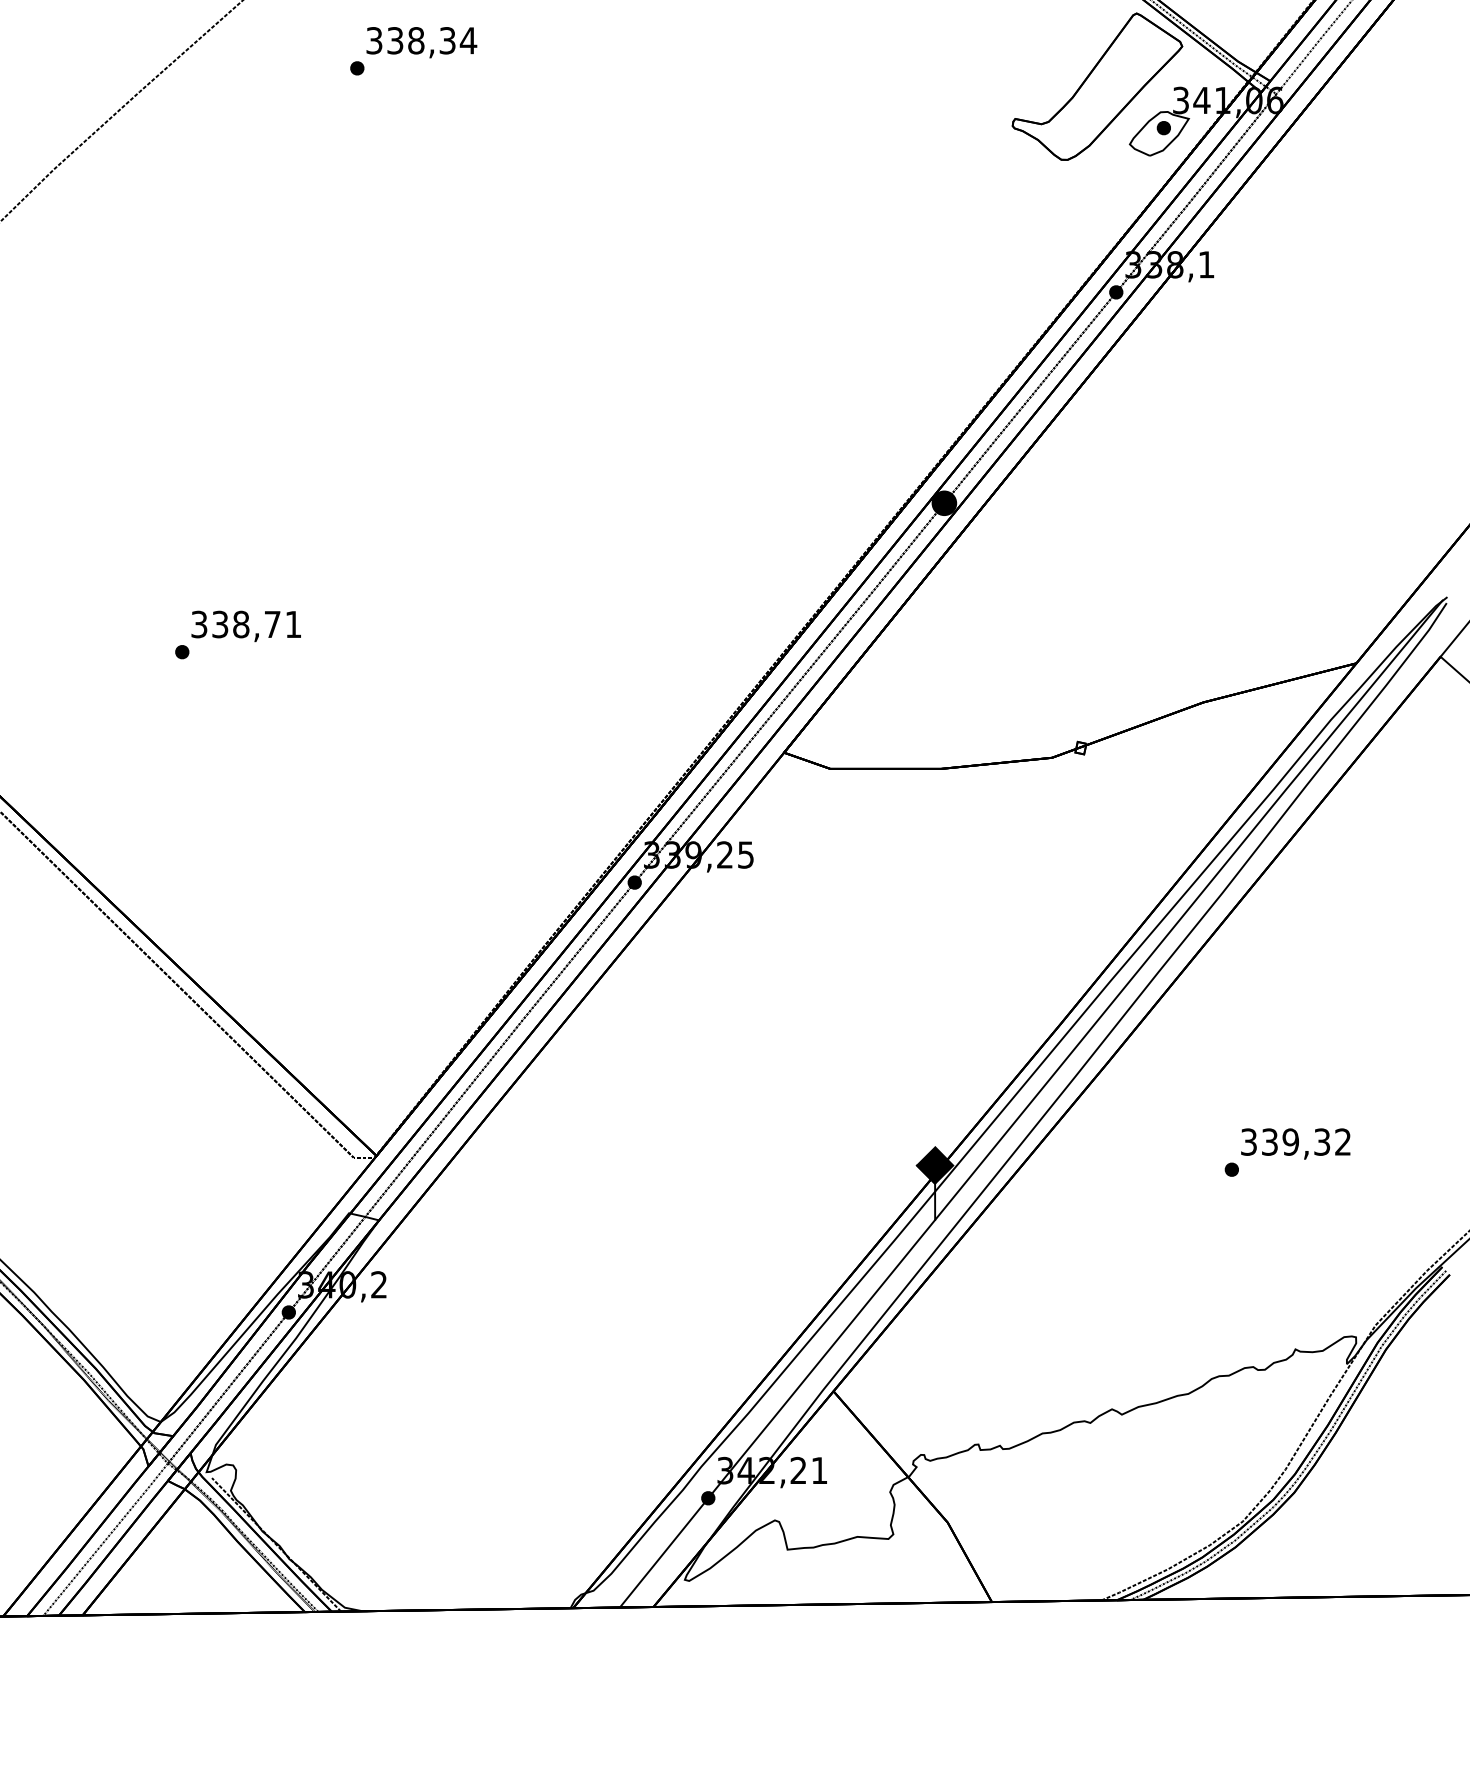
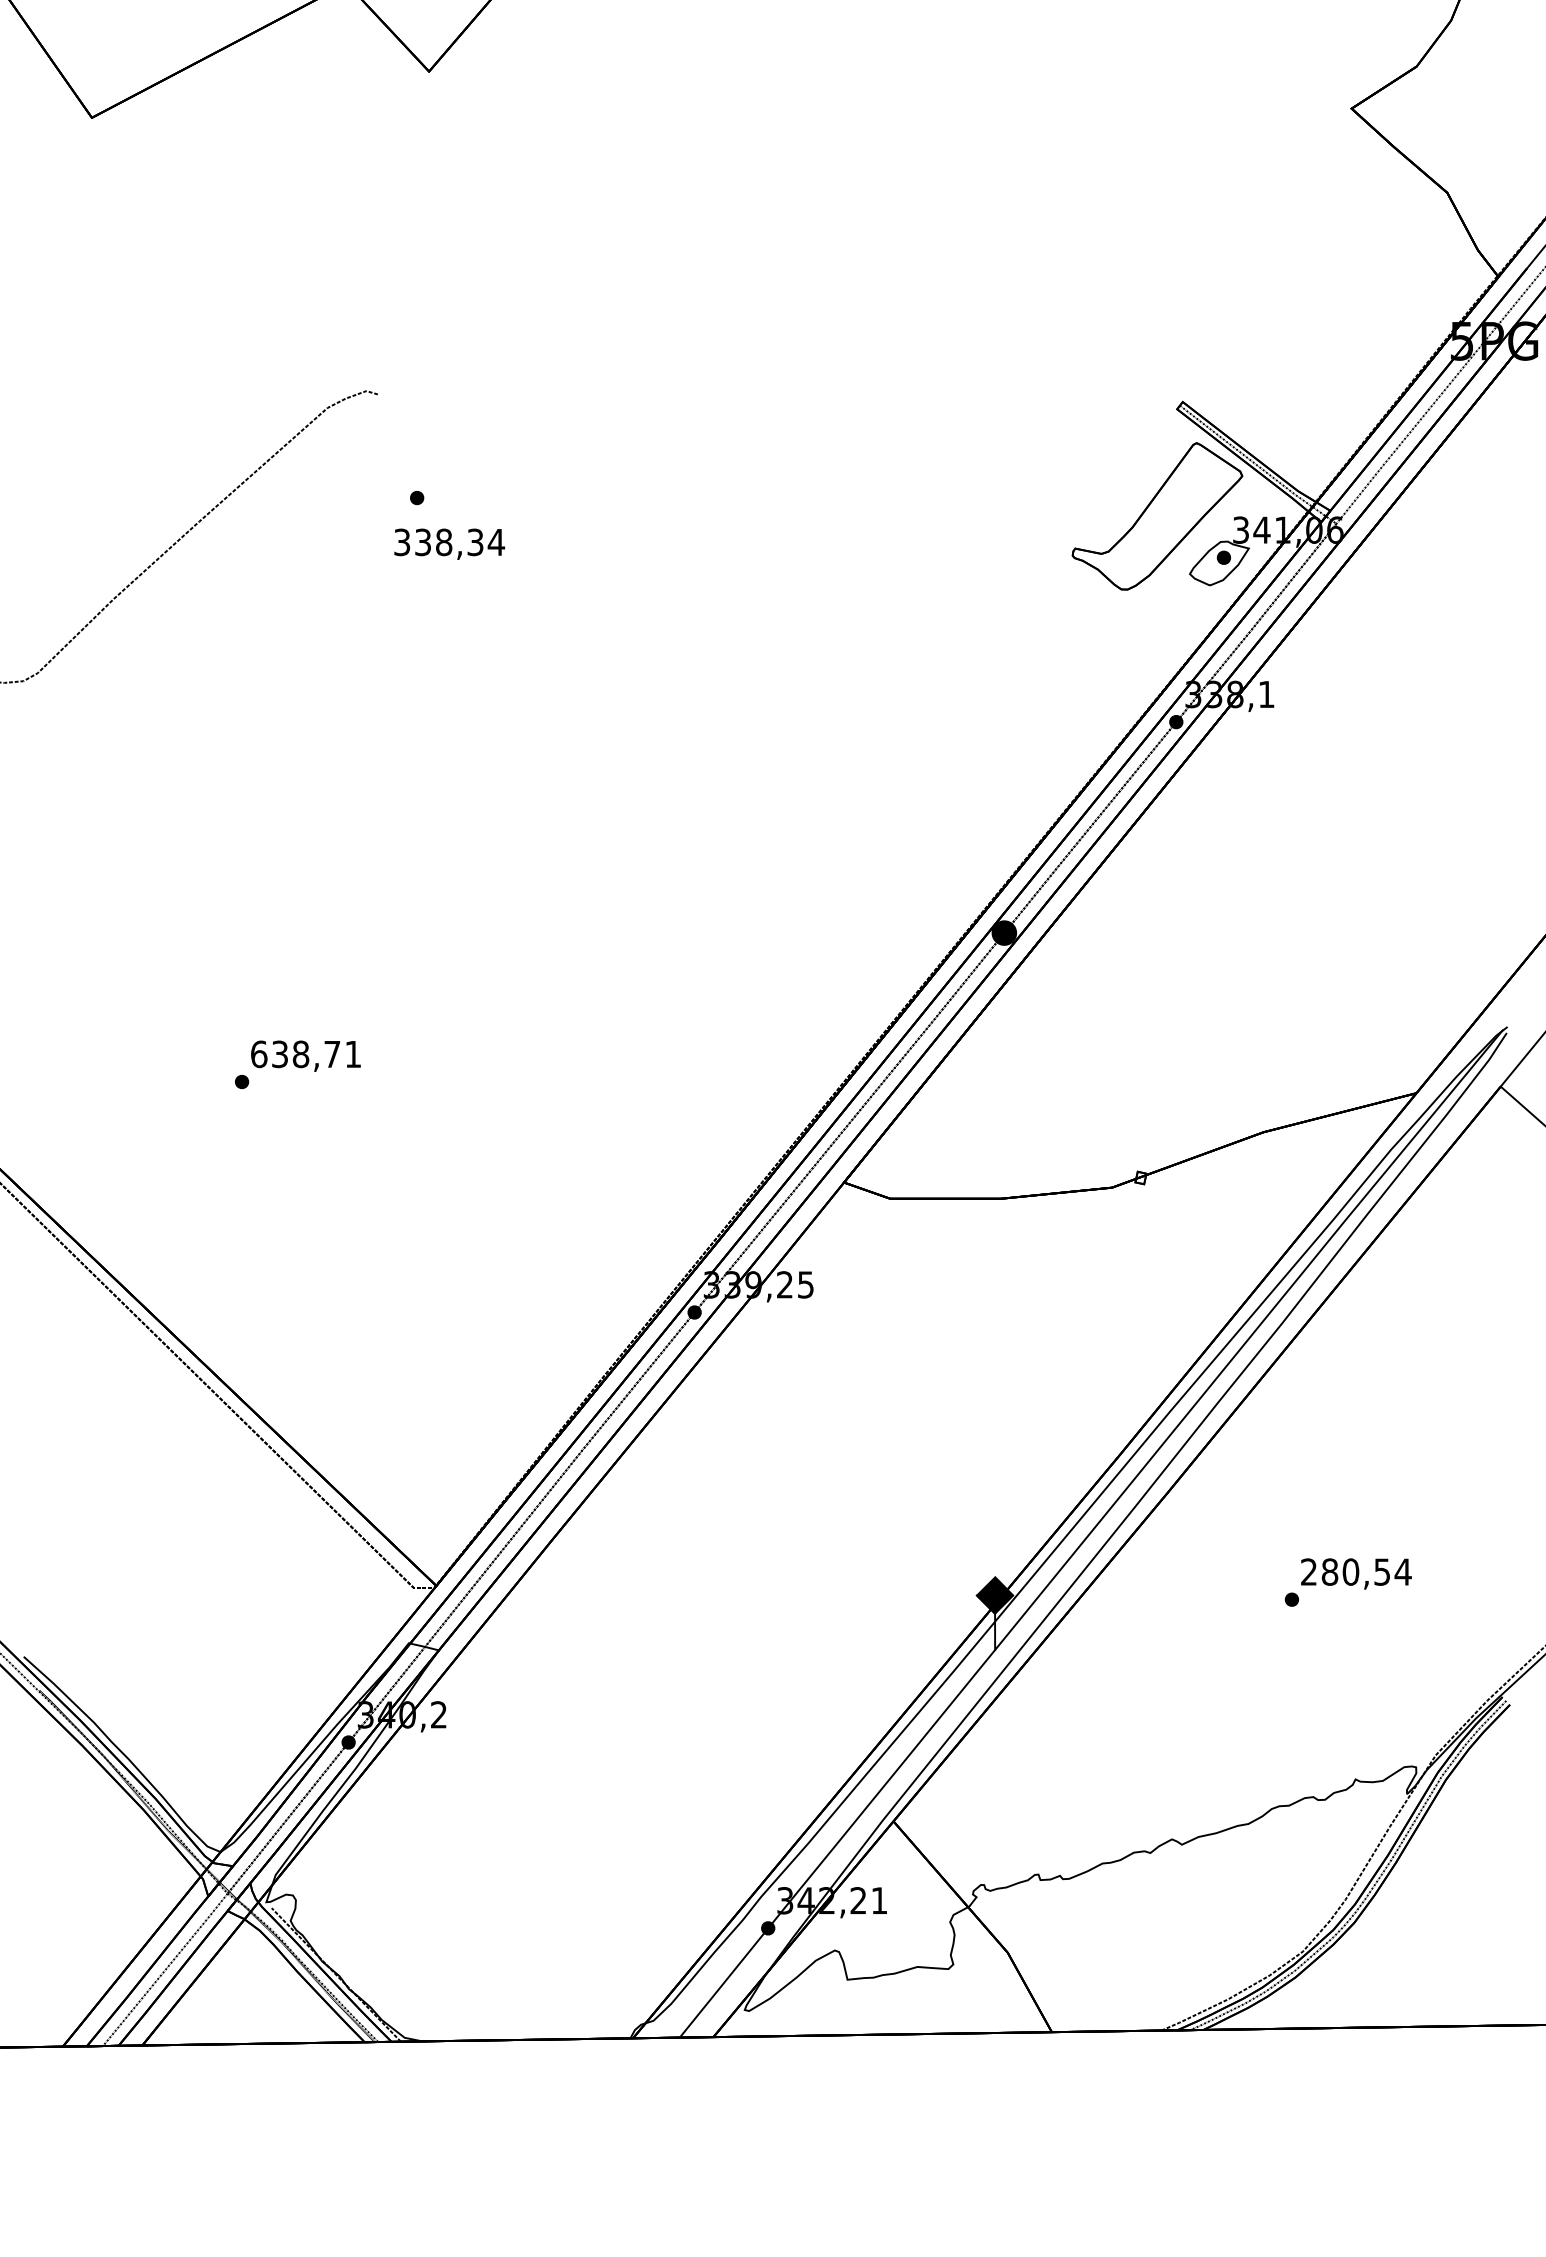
text: (421, 41) -> (449, 543), moved
text: (199, 624) -> (259, 1054), 338,71 -> 638,71
text: (1296, 1141) -> (1356, 1571), 339,32 -> 280,54

